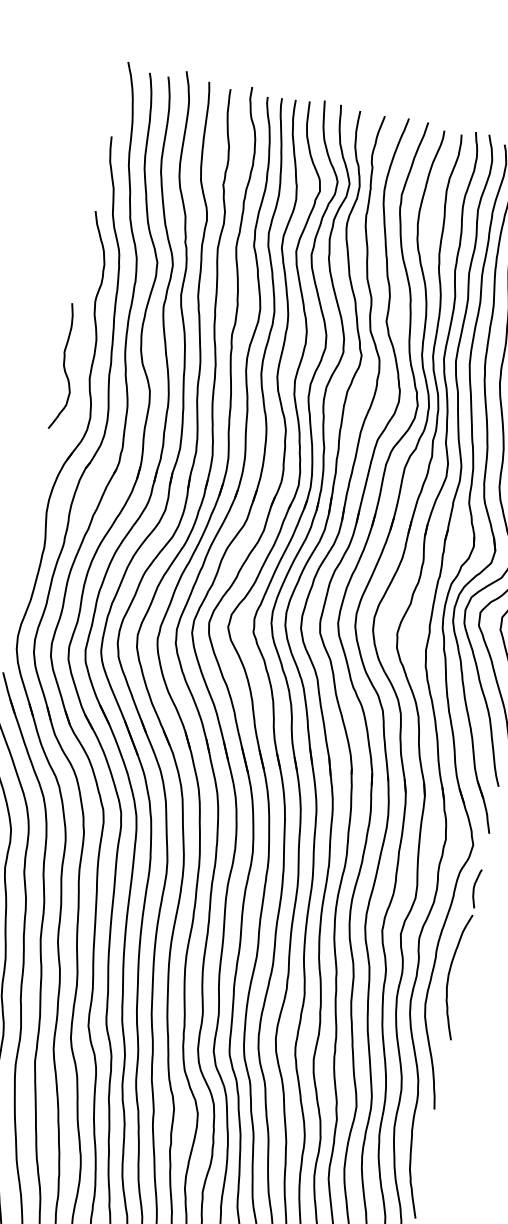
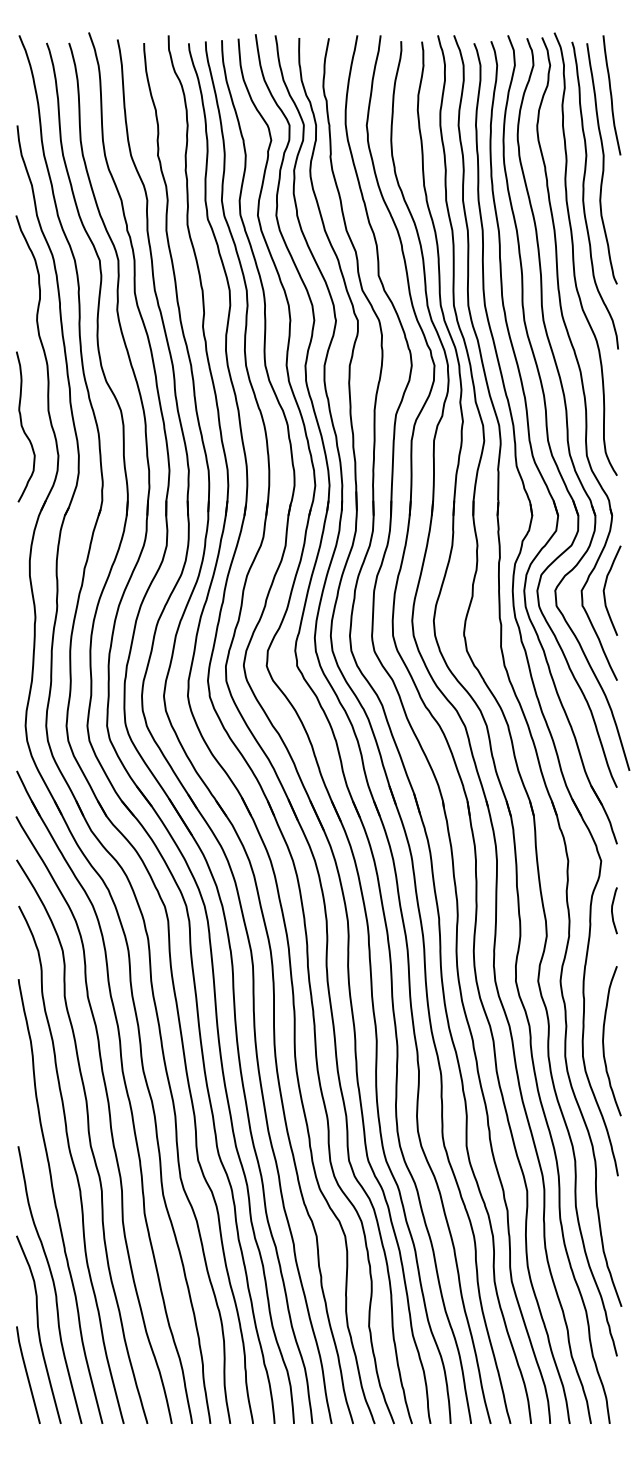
curve: (65, 367) -> (23, 427), moved
curve: (449, 977) -> (604, 1043), moved

